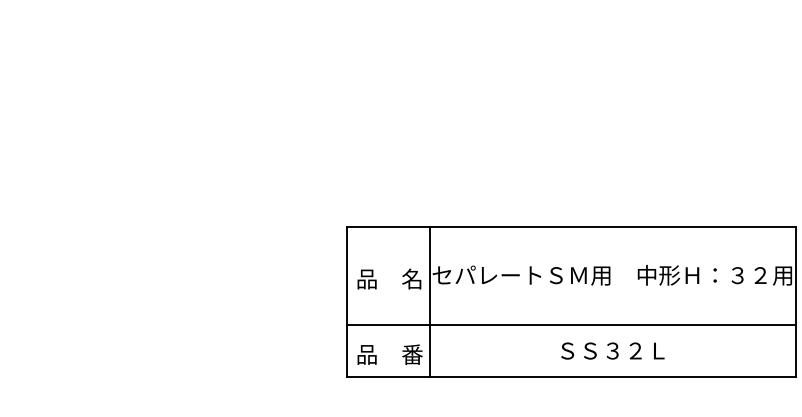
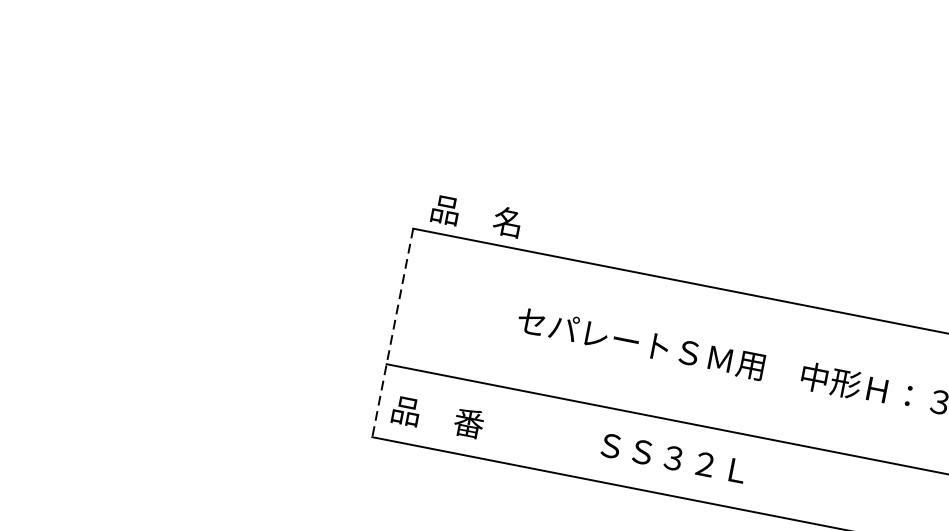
text: (389, 278) -> (476, 215), moved
line: (430, 301) -> (508, 354), removed
line: (347, 302) -> (393, 333), solid -> dashed
text: (612, 350) -> (673, 457), moved

